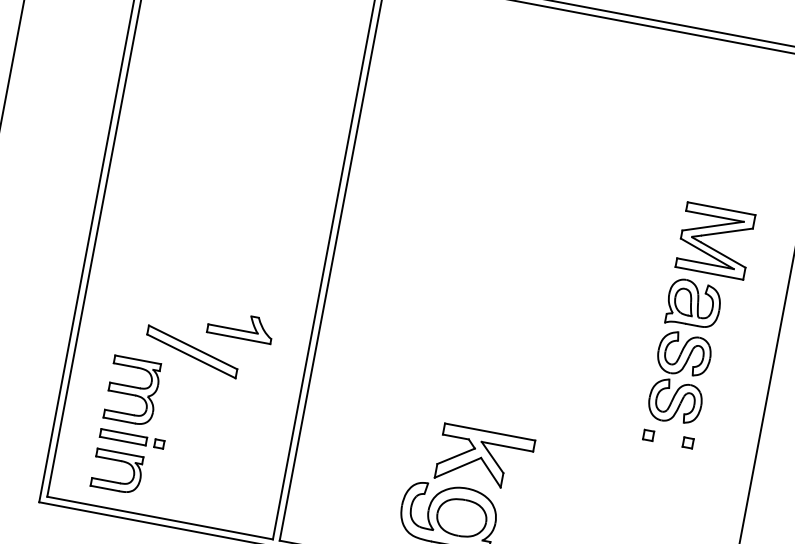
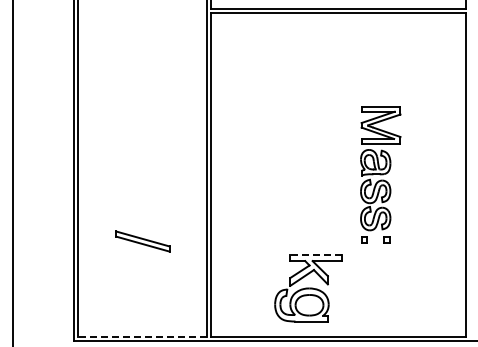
part: (239, 326) -> (166, 222), removed
part: (698, 326) -> (380, 174), moved
part: (134, 427) -> (118, 289), removed
line: (490, 431) -> (316, 254), solid -> dashed
line: (160, 517) -> (142, 336), solid -> dashed

